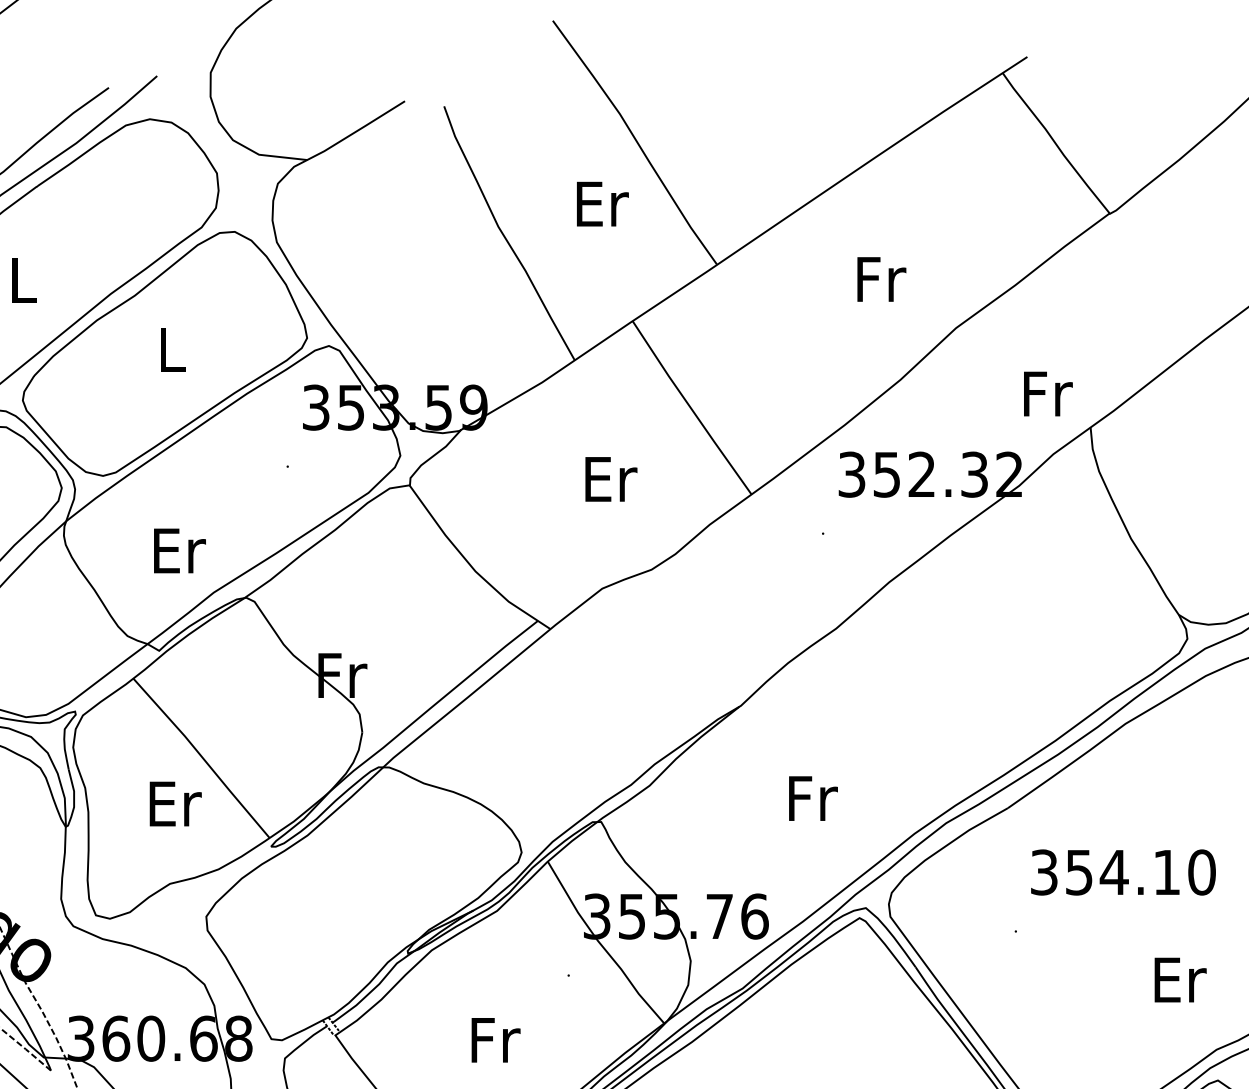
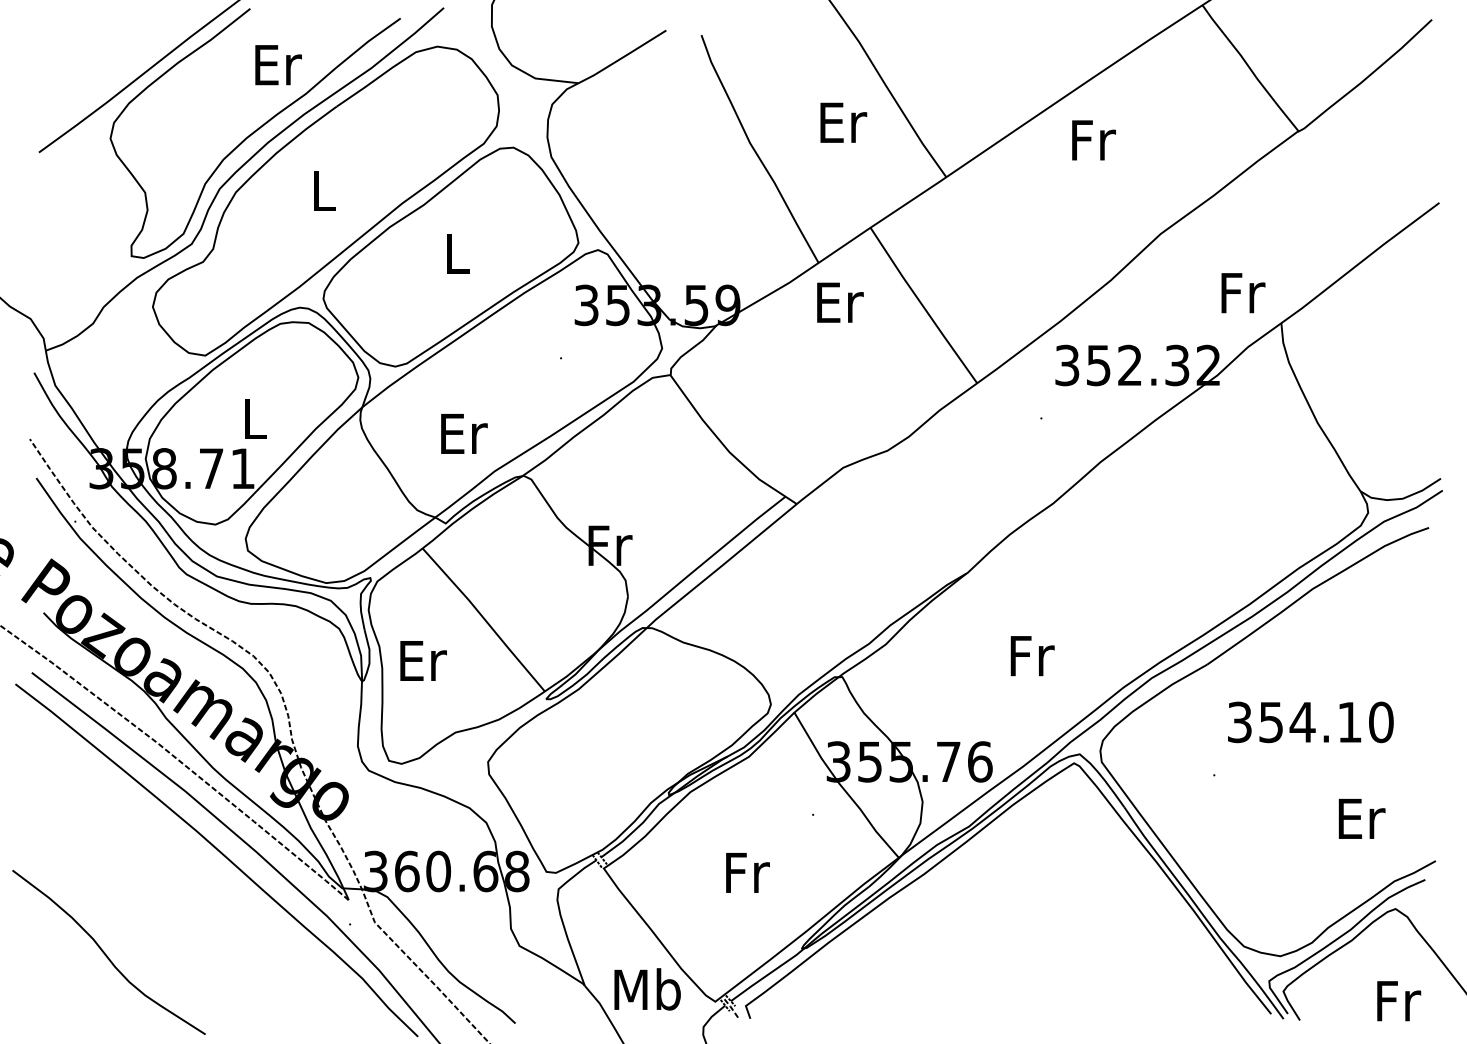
text: (881, 279) -> (1093, 140), moved
text: (611, 479) -> (840, 302), moved
text: (175, 803) -> (423, 660), moved

